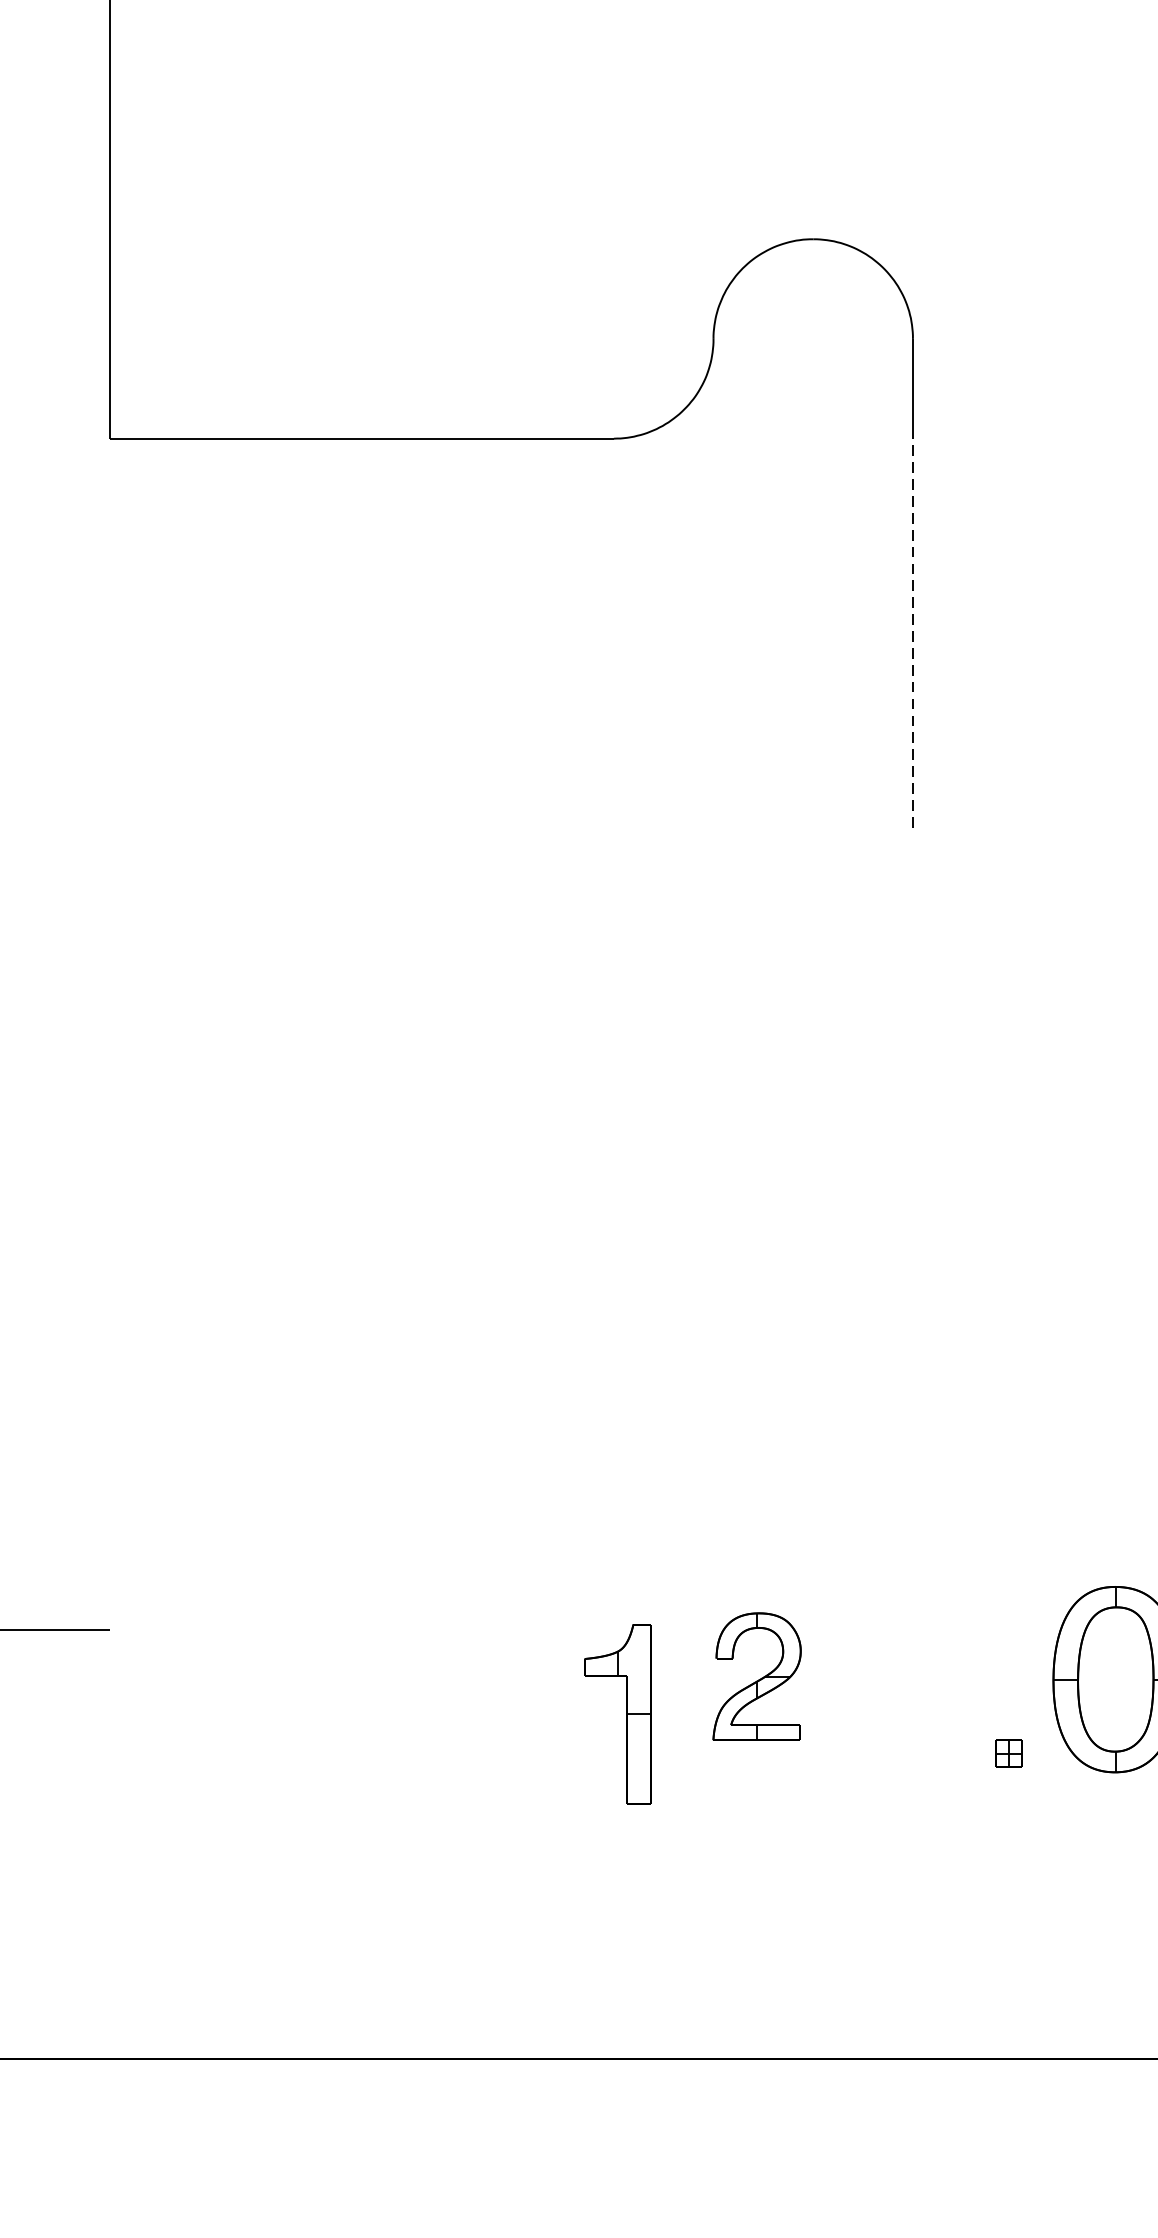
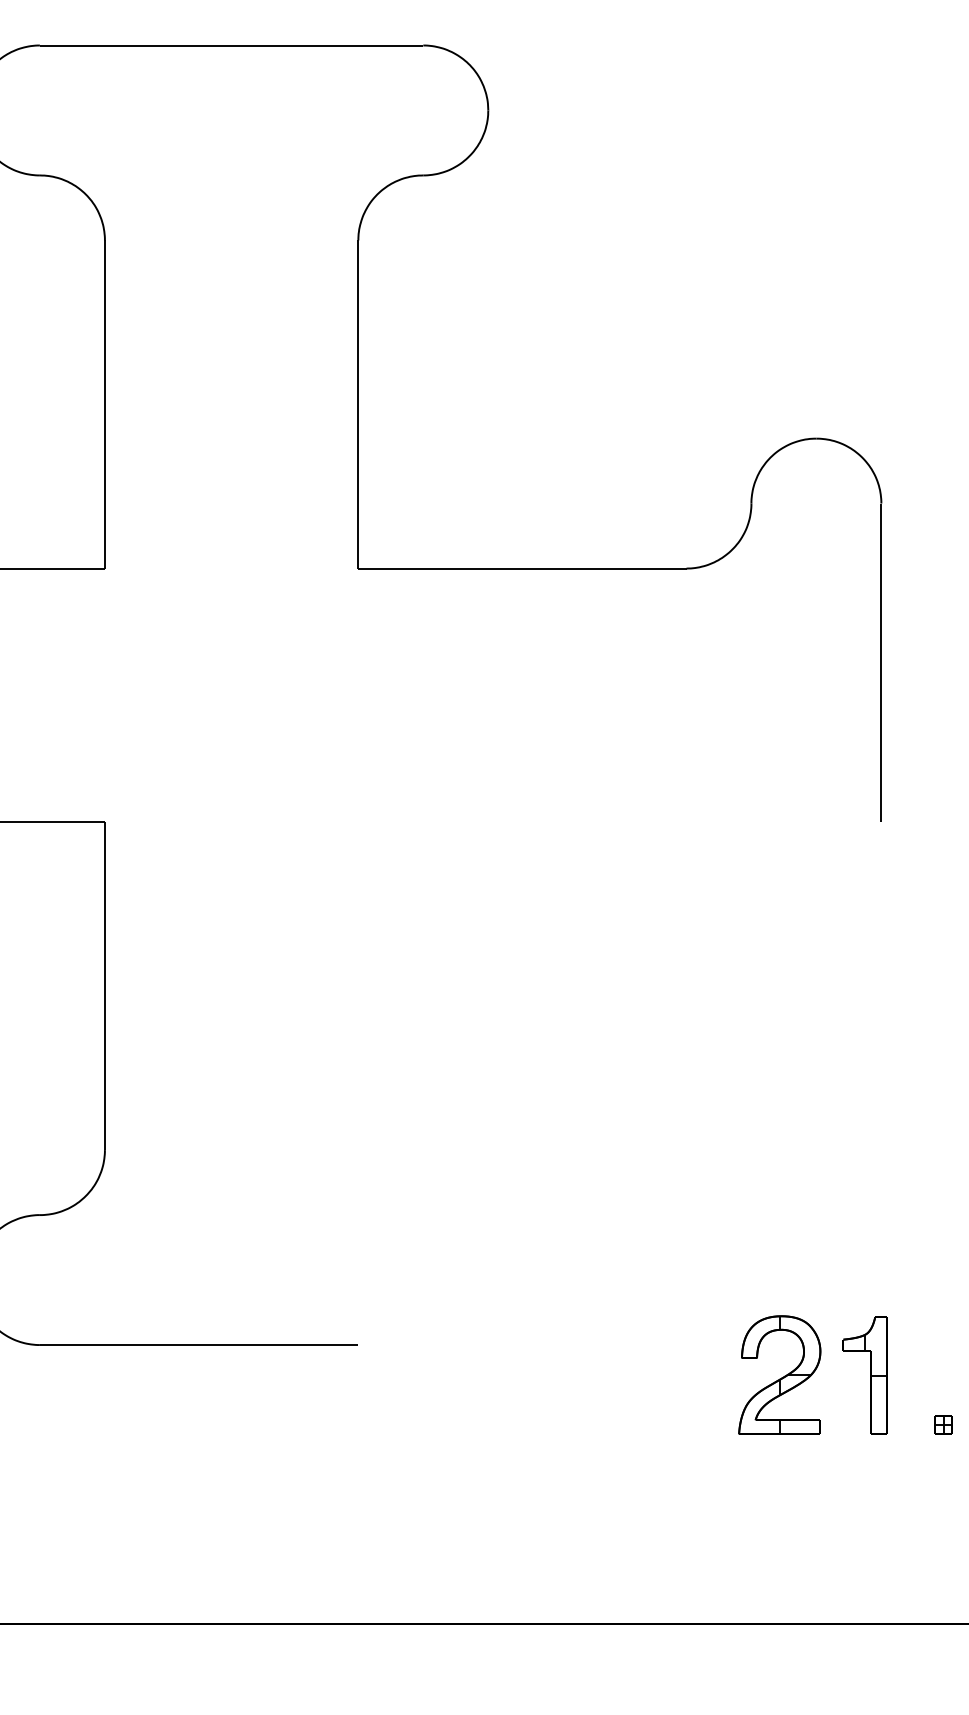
line: (913, 633) -> (881, 695), dashed -> solid
part: (756, 1675) -> (779, 1374), size x1.43
part: (616, 1714) -> (864, 1375), moved

